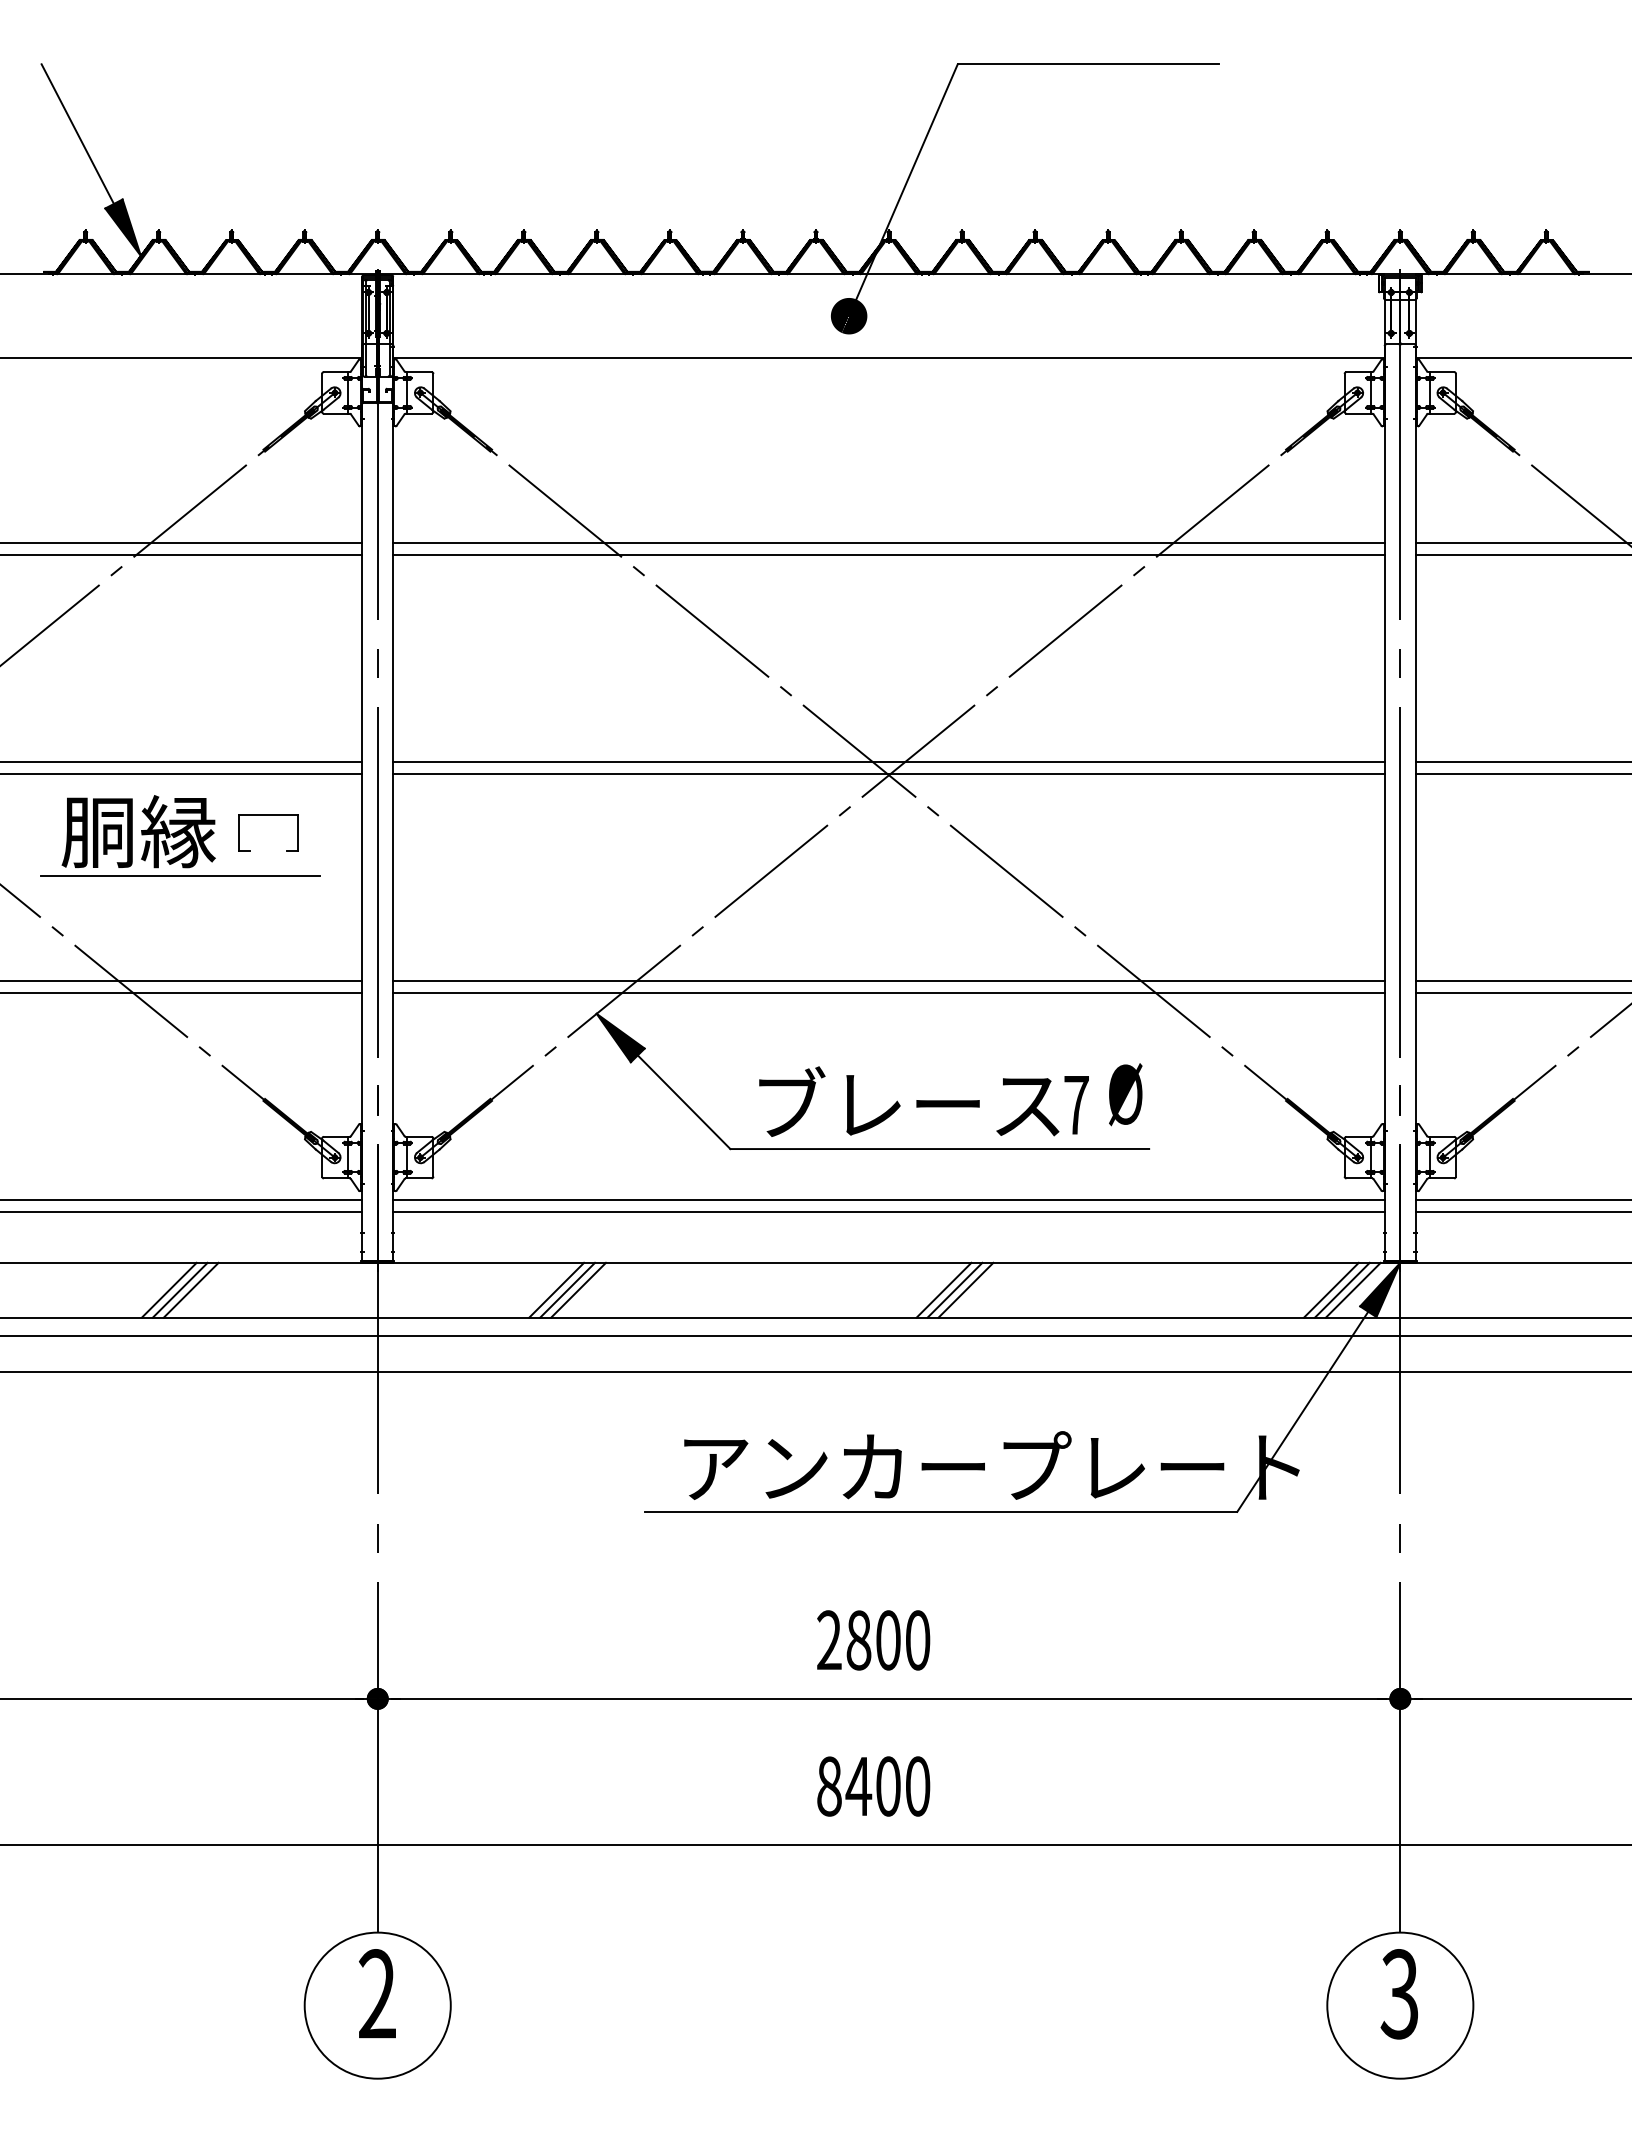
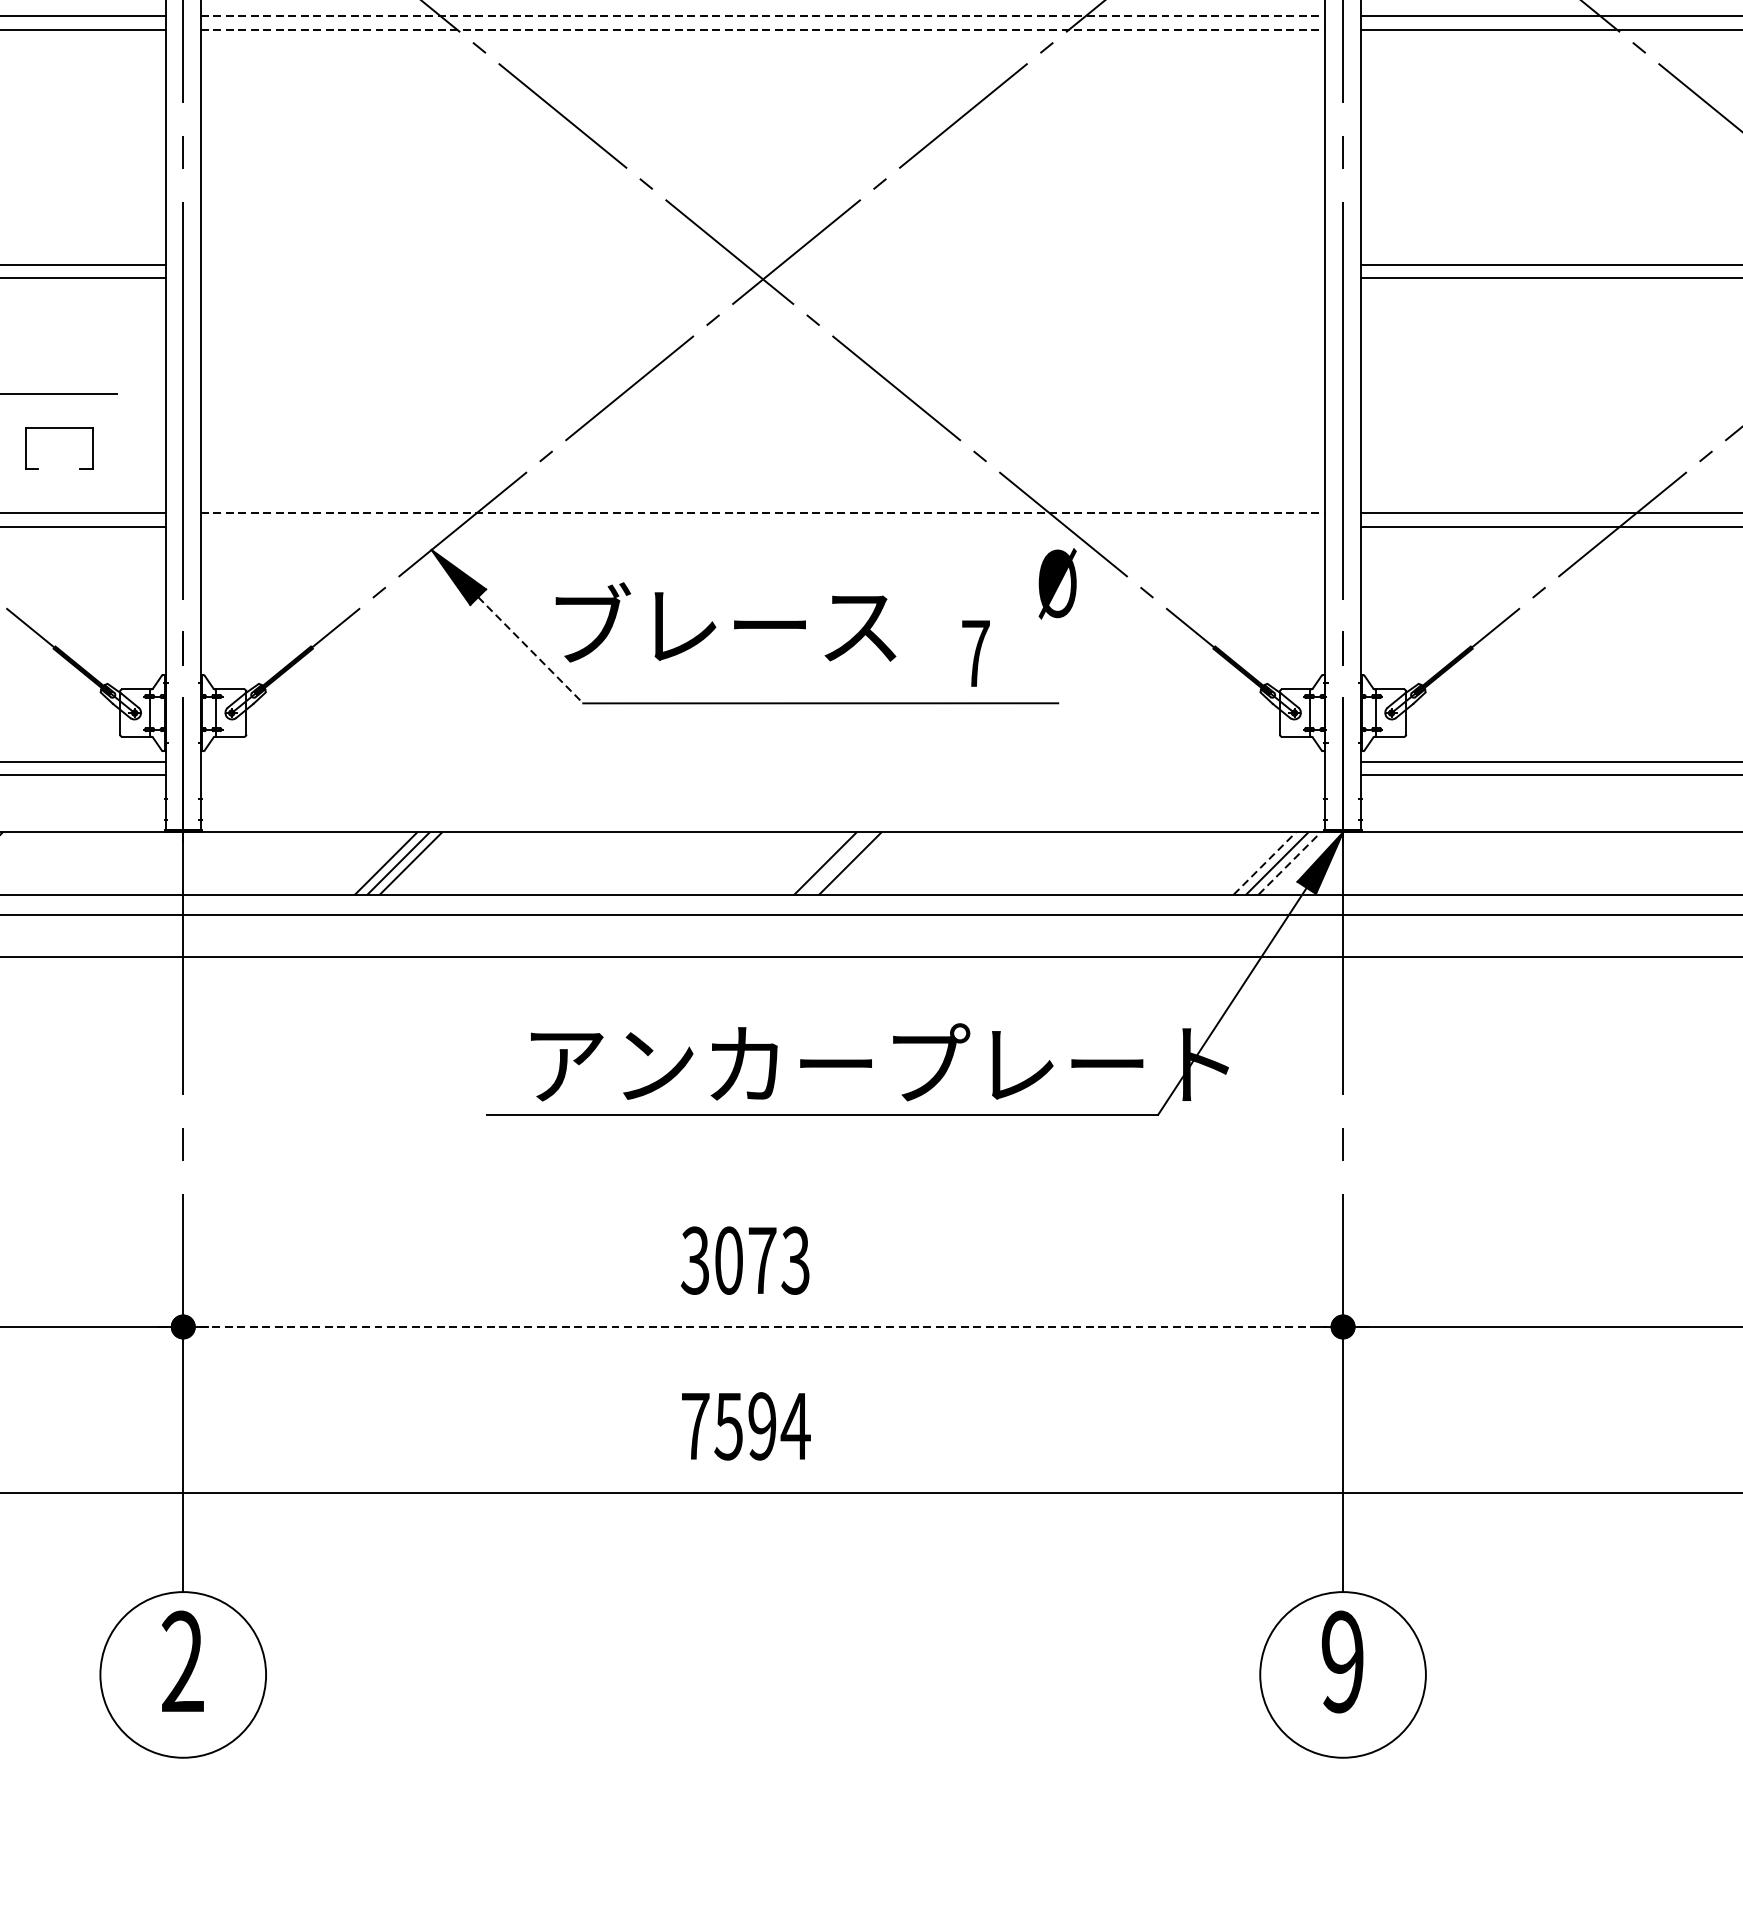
line: (889, 543) -> (763, 16), solid -> dashed
line: (889, 555) -> (763, 30), solid -> dashed
line: (888, 762) -> (762, 264), removed
line: (888, 774) -> (762, 278), removed
part: (268, 815) -> (59, 429), moved
line: (889, 981) -> (763, 513), solid -> dashed
line: (888, 993) -> (762, 526), removed
text: (1125, 1094) -> (1057, 583), moved
text: (909, 1101) -> (726, 622), moved
line: (684, 1102) -> (531, 650), solid -> dashed
line: (888, 1200) -> (762, 761), removed
line: (888, 1212) -> (762, 775), removed
line: (954, 1289) -> (837, 862), removed
line: (1331, 1290) -> (1264, 863), solid -> dashed
line: (1353, 1290) -> (1289, 863), solid -> dashed
text: (873, 1640) -> (745, 1260), 2800 -> 3073
line: (889, 1698) -> (763, 1326), solid -> dashed
text: (874, 1786) -> (746, 1426), 8400 -> 7594
text: (1399, 1994) -> (1342, 1662), 3 -> 9

